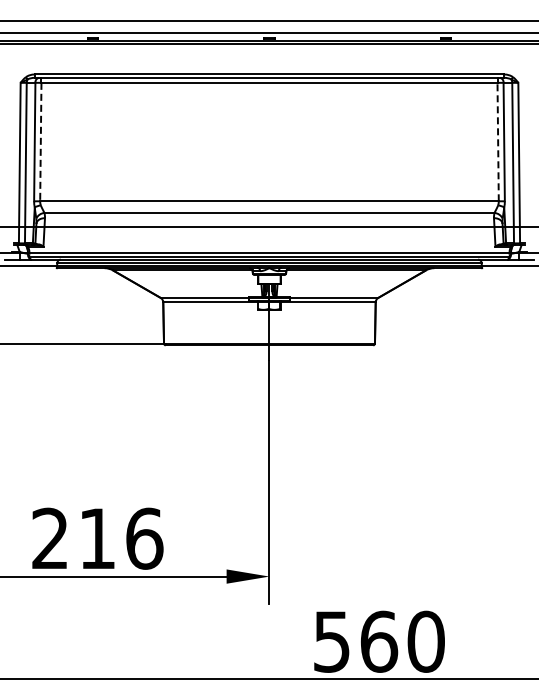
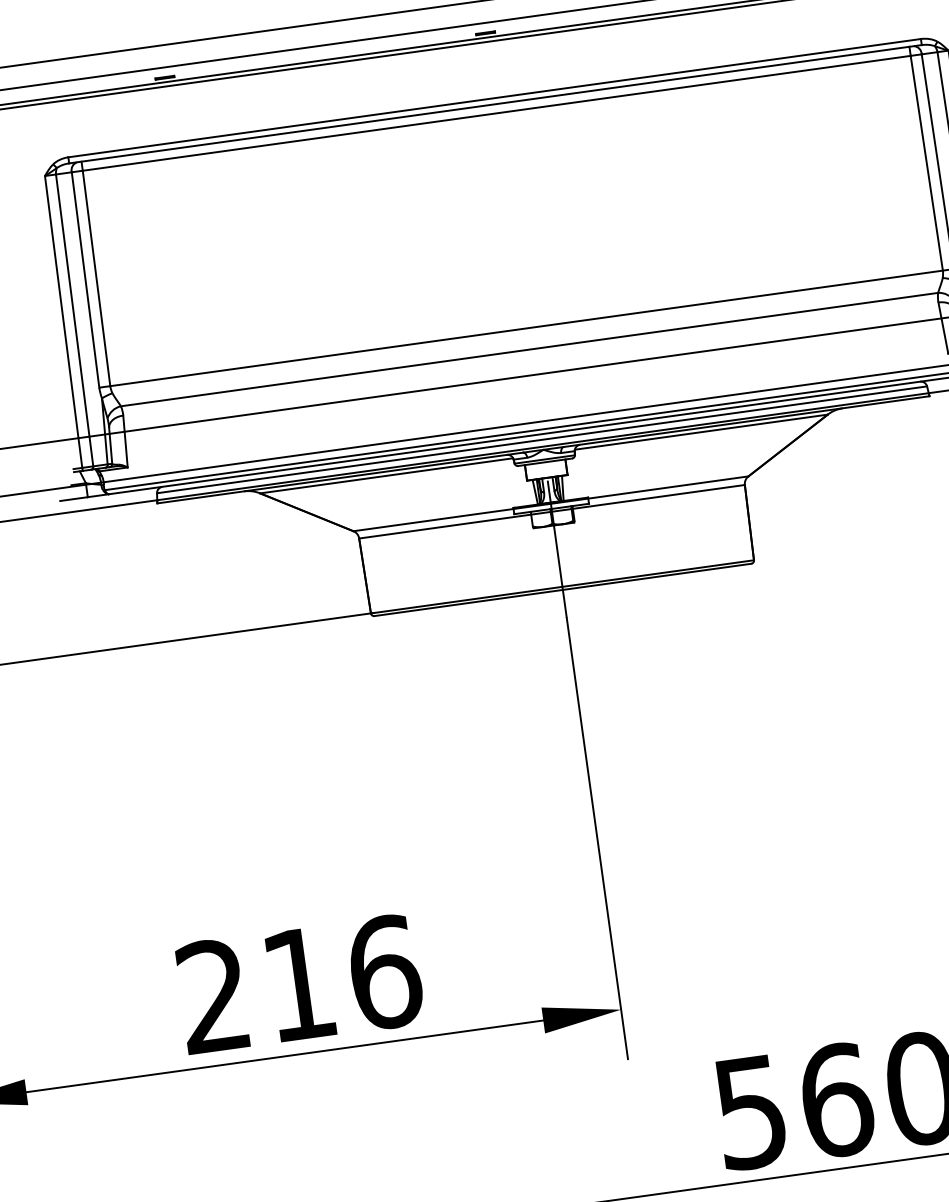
line: (498, 141) -> (927, 162), dashed -> solid
line: (40, 142) -> (96, 279), dashed -> solid

